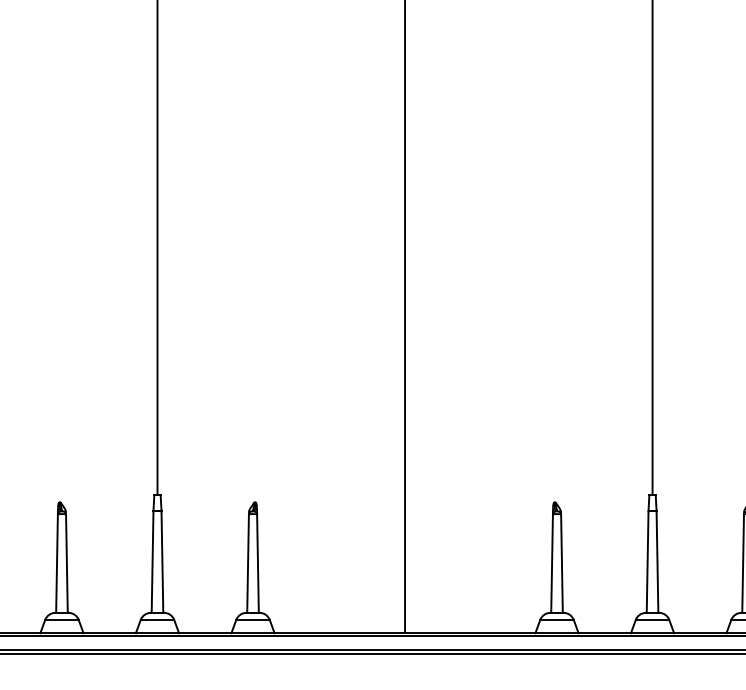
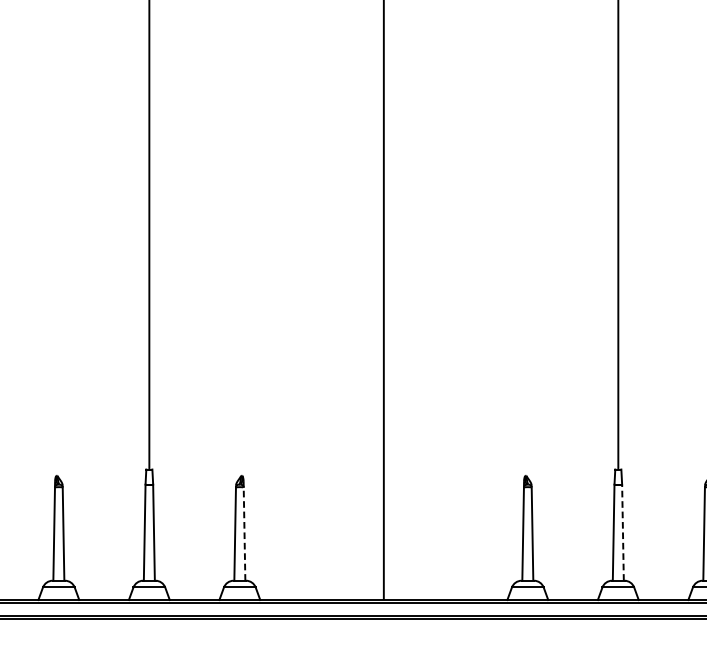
line: (657, 562) -> (623, 533), solid -> dashed
line: (257, 563) -> (244, 533), solid -> dashed

